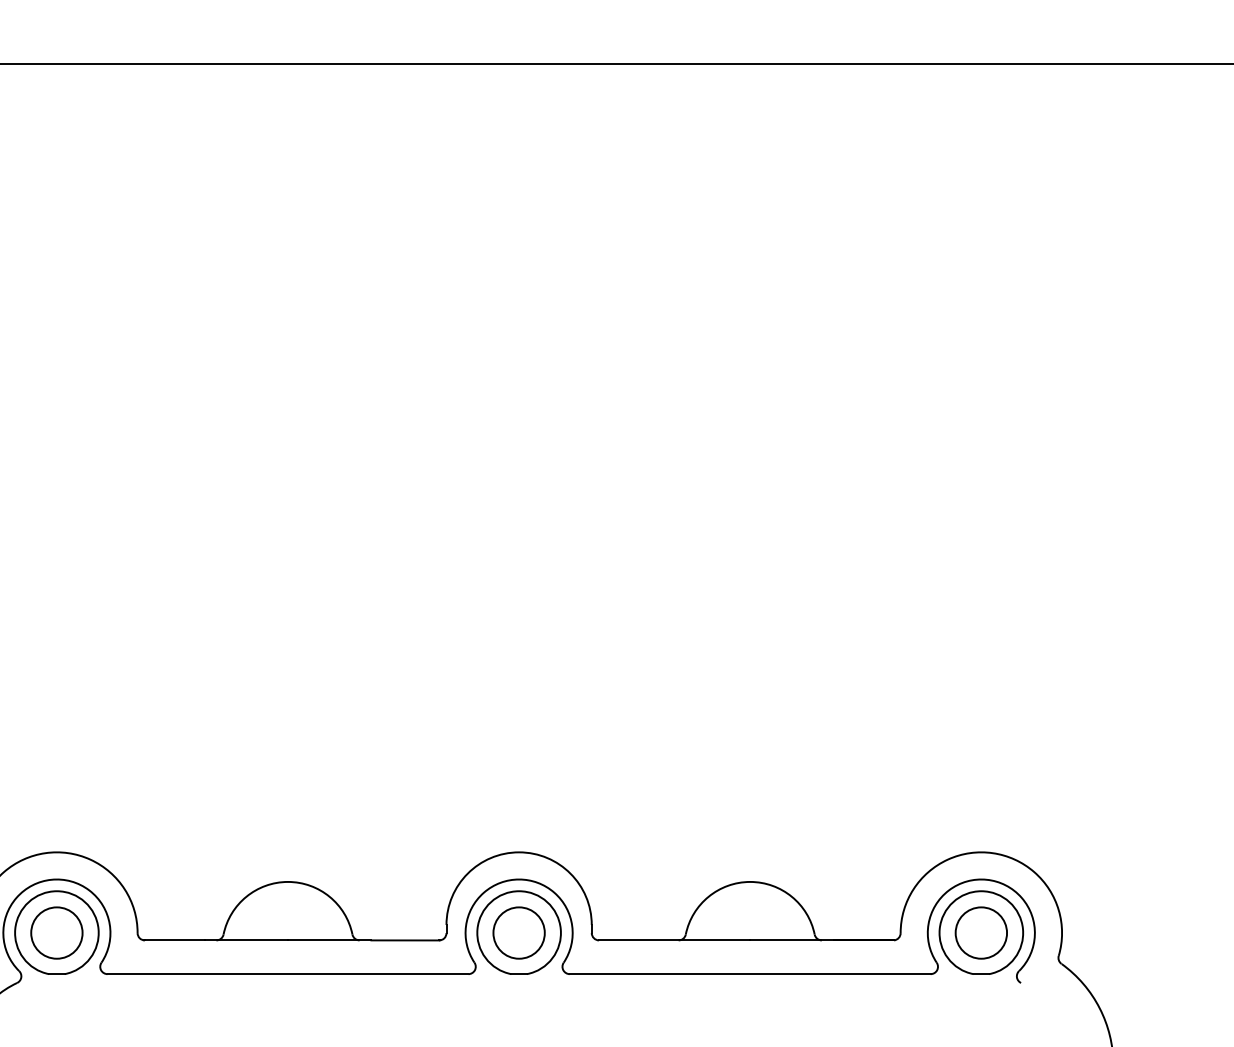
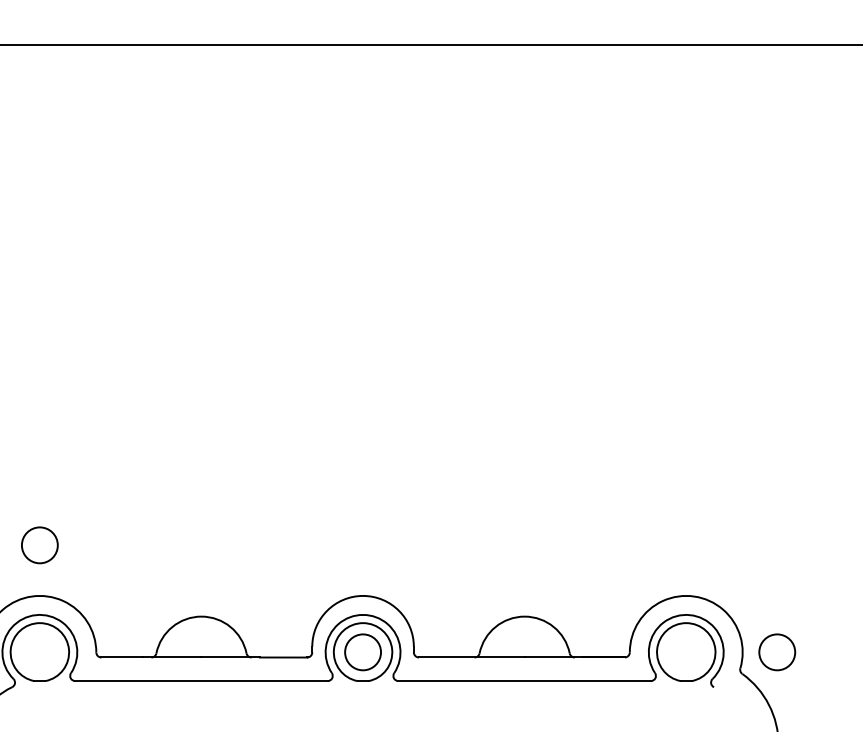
circle: (56, 933) -> (39, 545), moved
circle: (981, 933) -> (777, 652), moved

